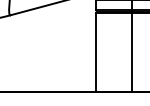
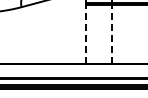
line: (95, 52) -> (85, 34), solid -> dashed
line: (132, 52) -> (112, 34), solid -> dashed

